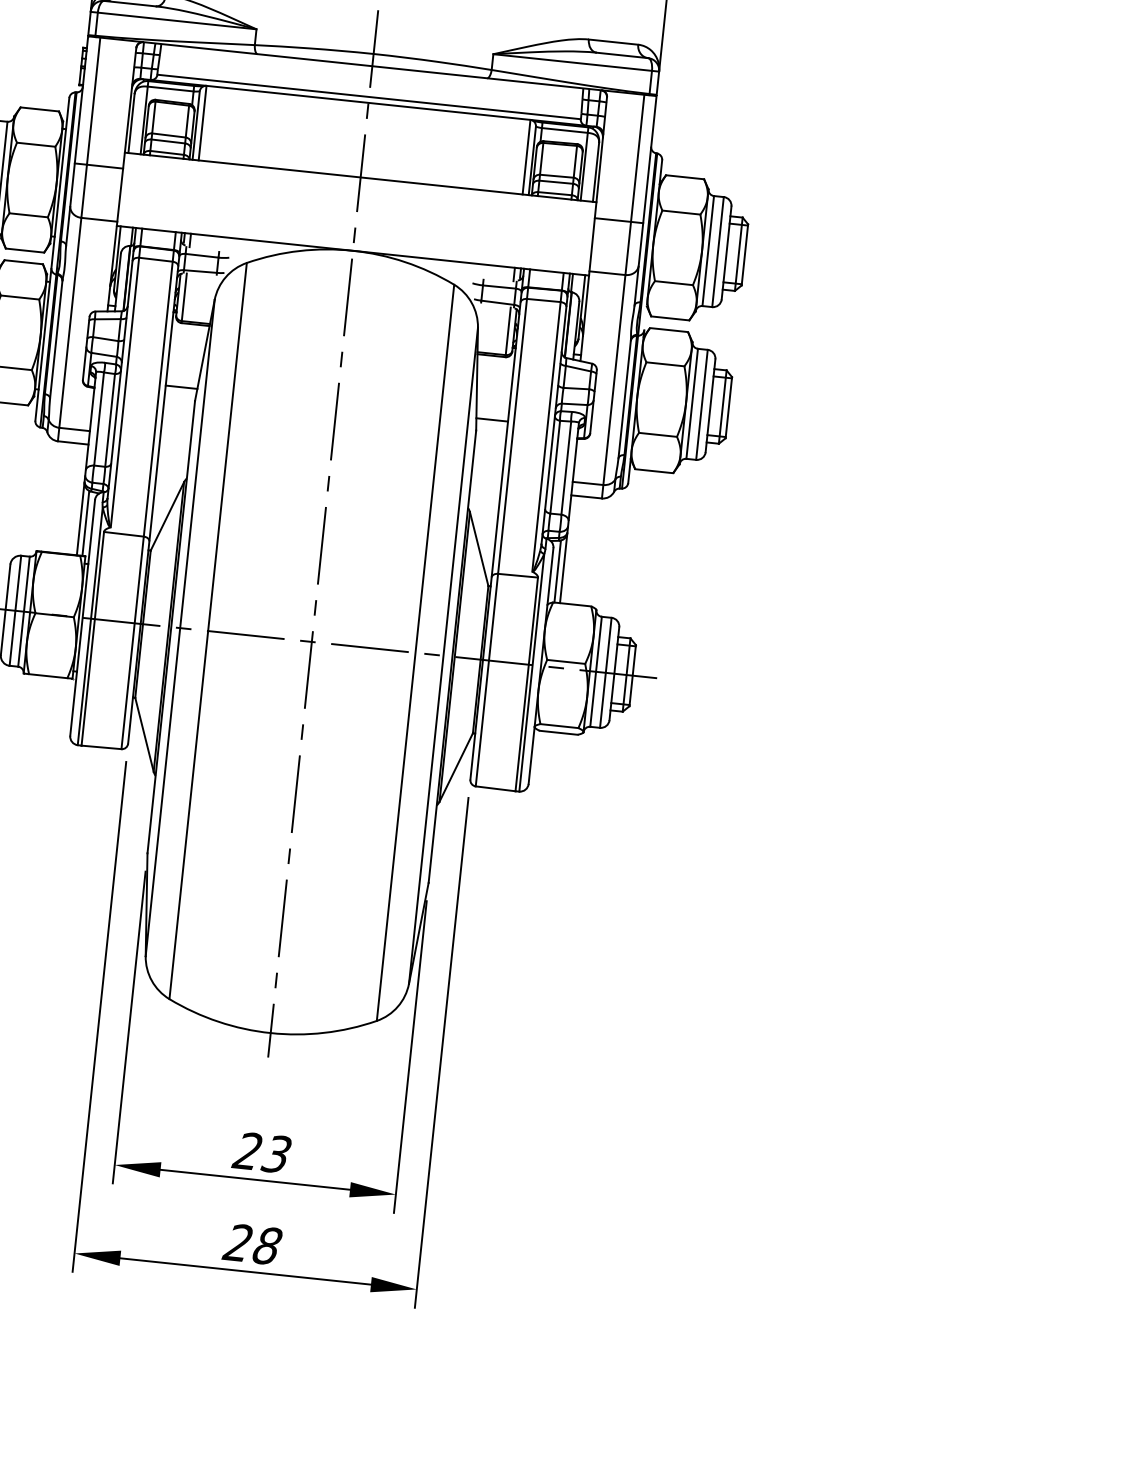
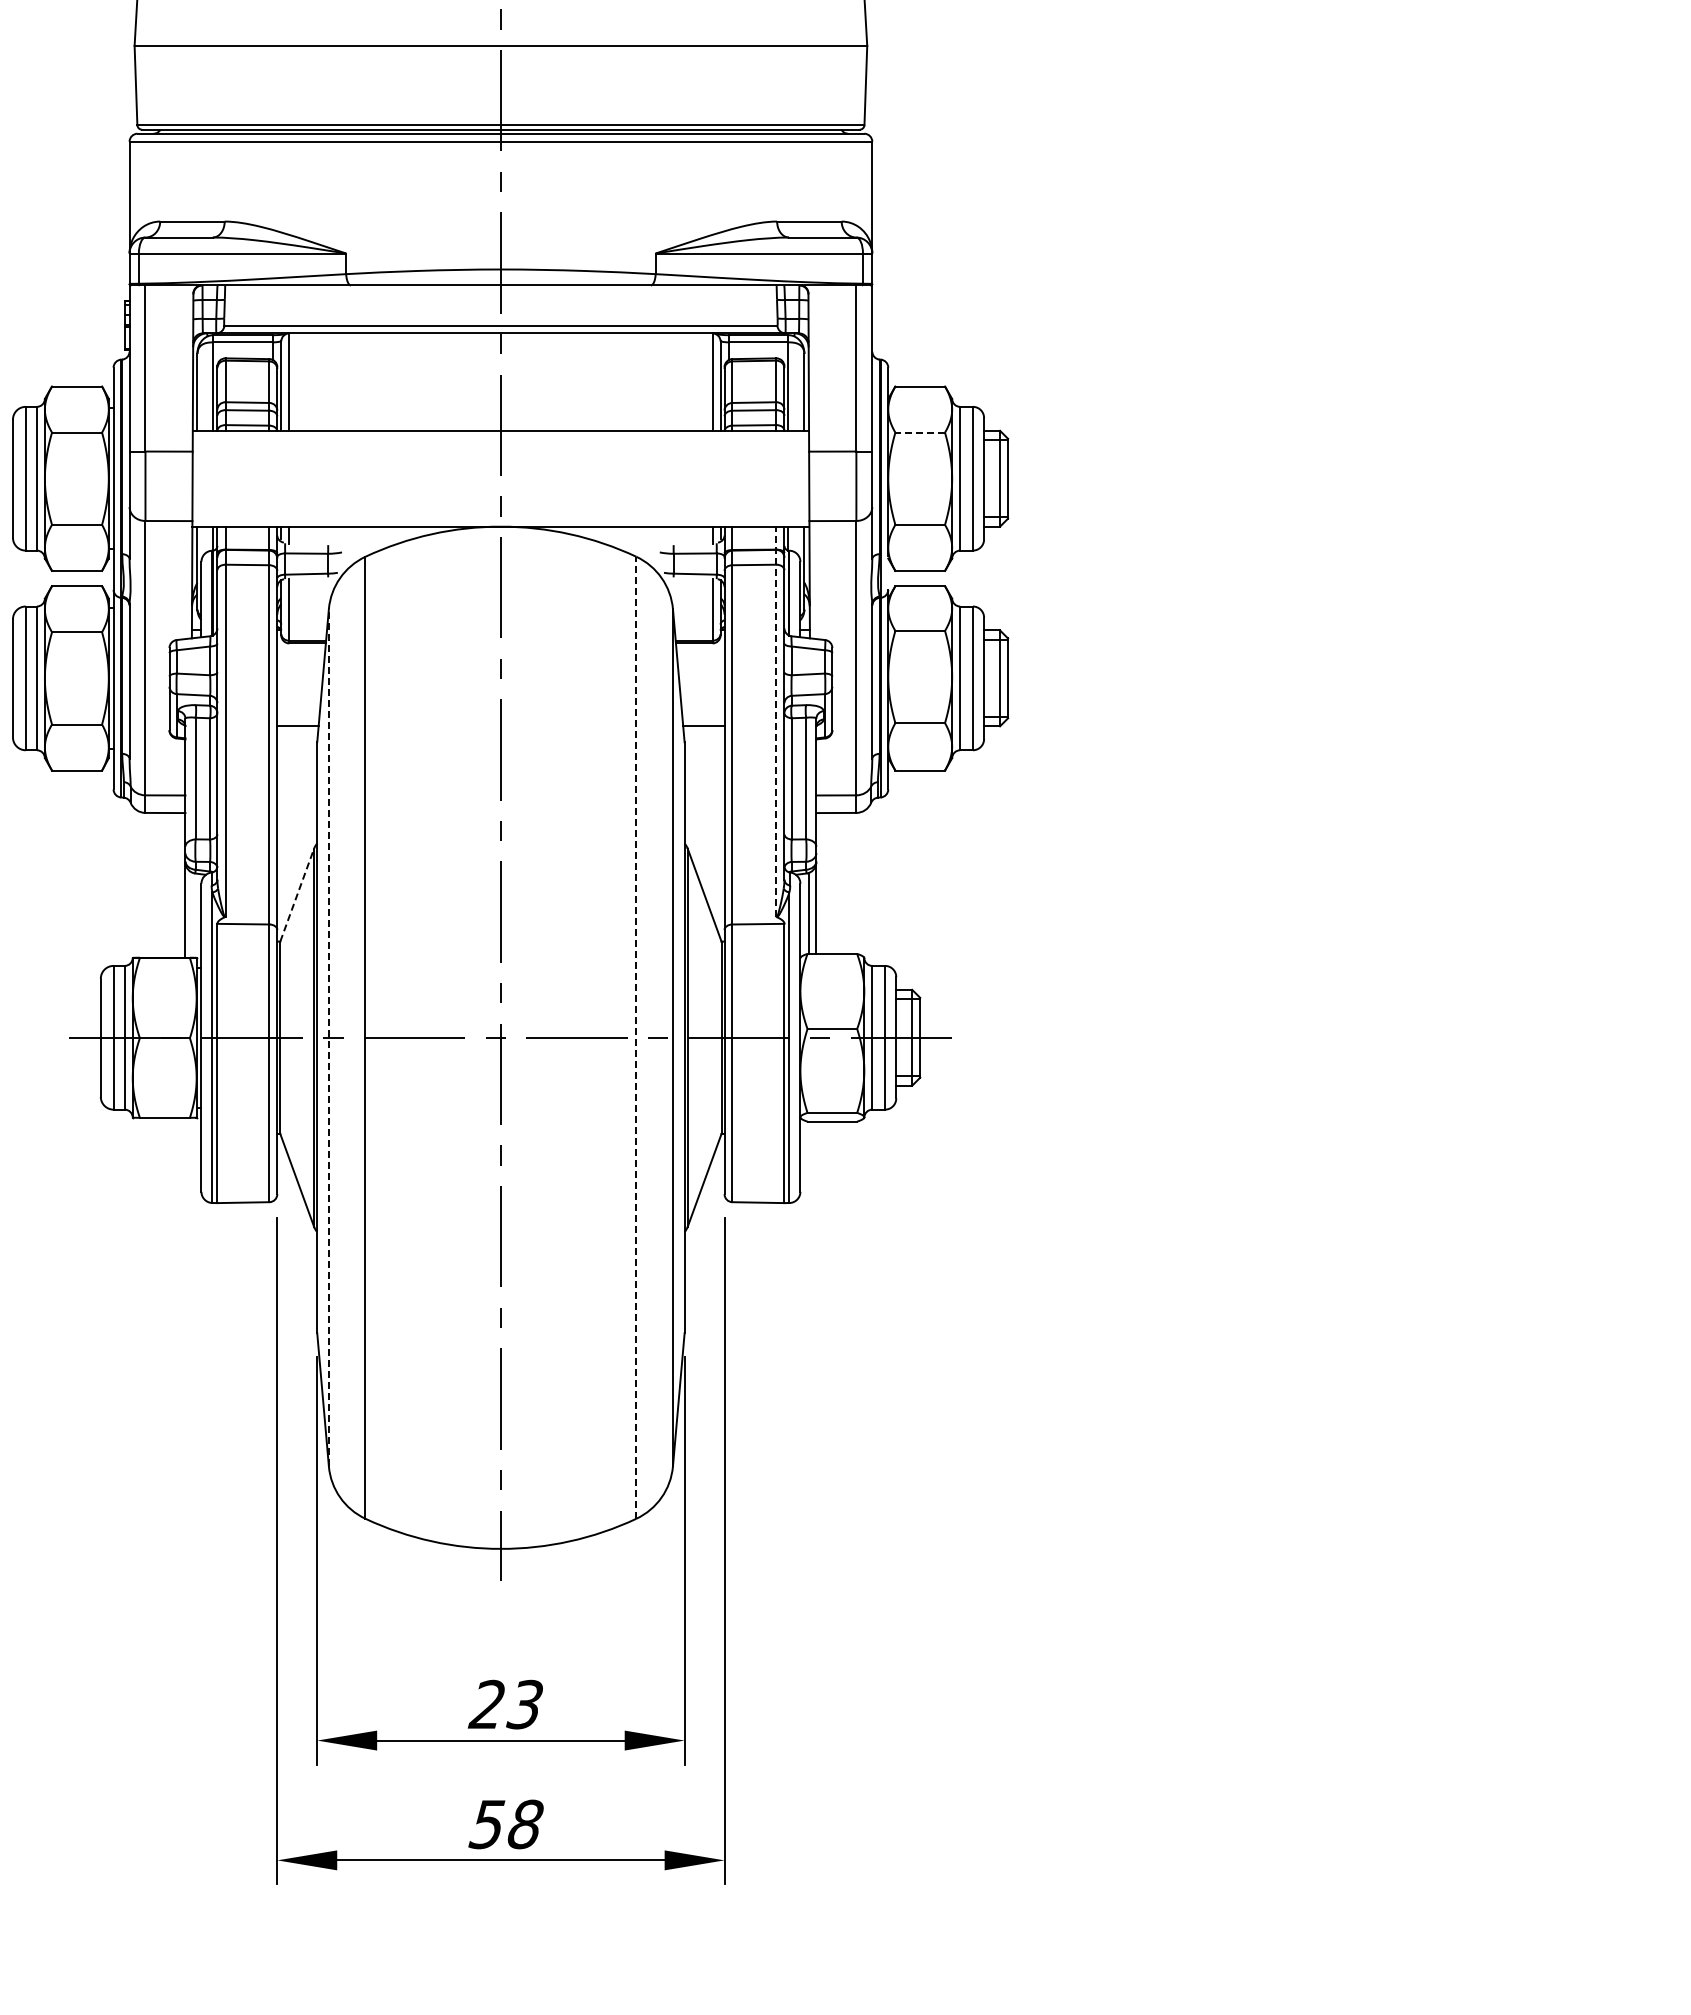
line: (681, 212) -> (920, 432), solid -> dashed
line: (548, 422) -> (776, 721), solid -> dashed
line: (167, 515) -> (297, 894), solid -> dashed
line: (85, 522) -> (192, 914), removed
line: (179, 627) -> (328, 1037), solid -> dashed
line: (415, 652) -> (636, 1037), solid -> dashed
text: (237, 1242) -> (486, 1824), 28 -> 58

